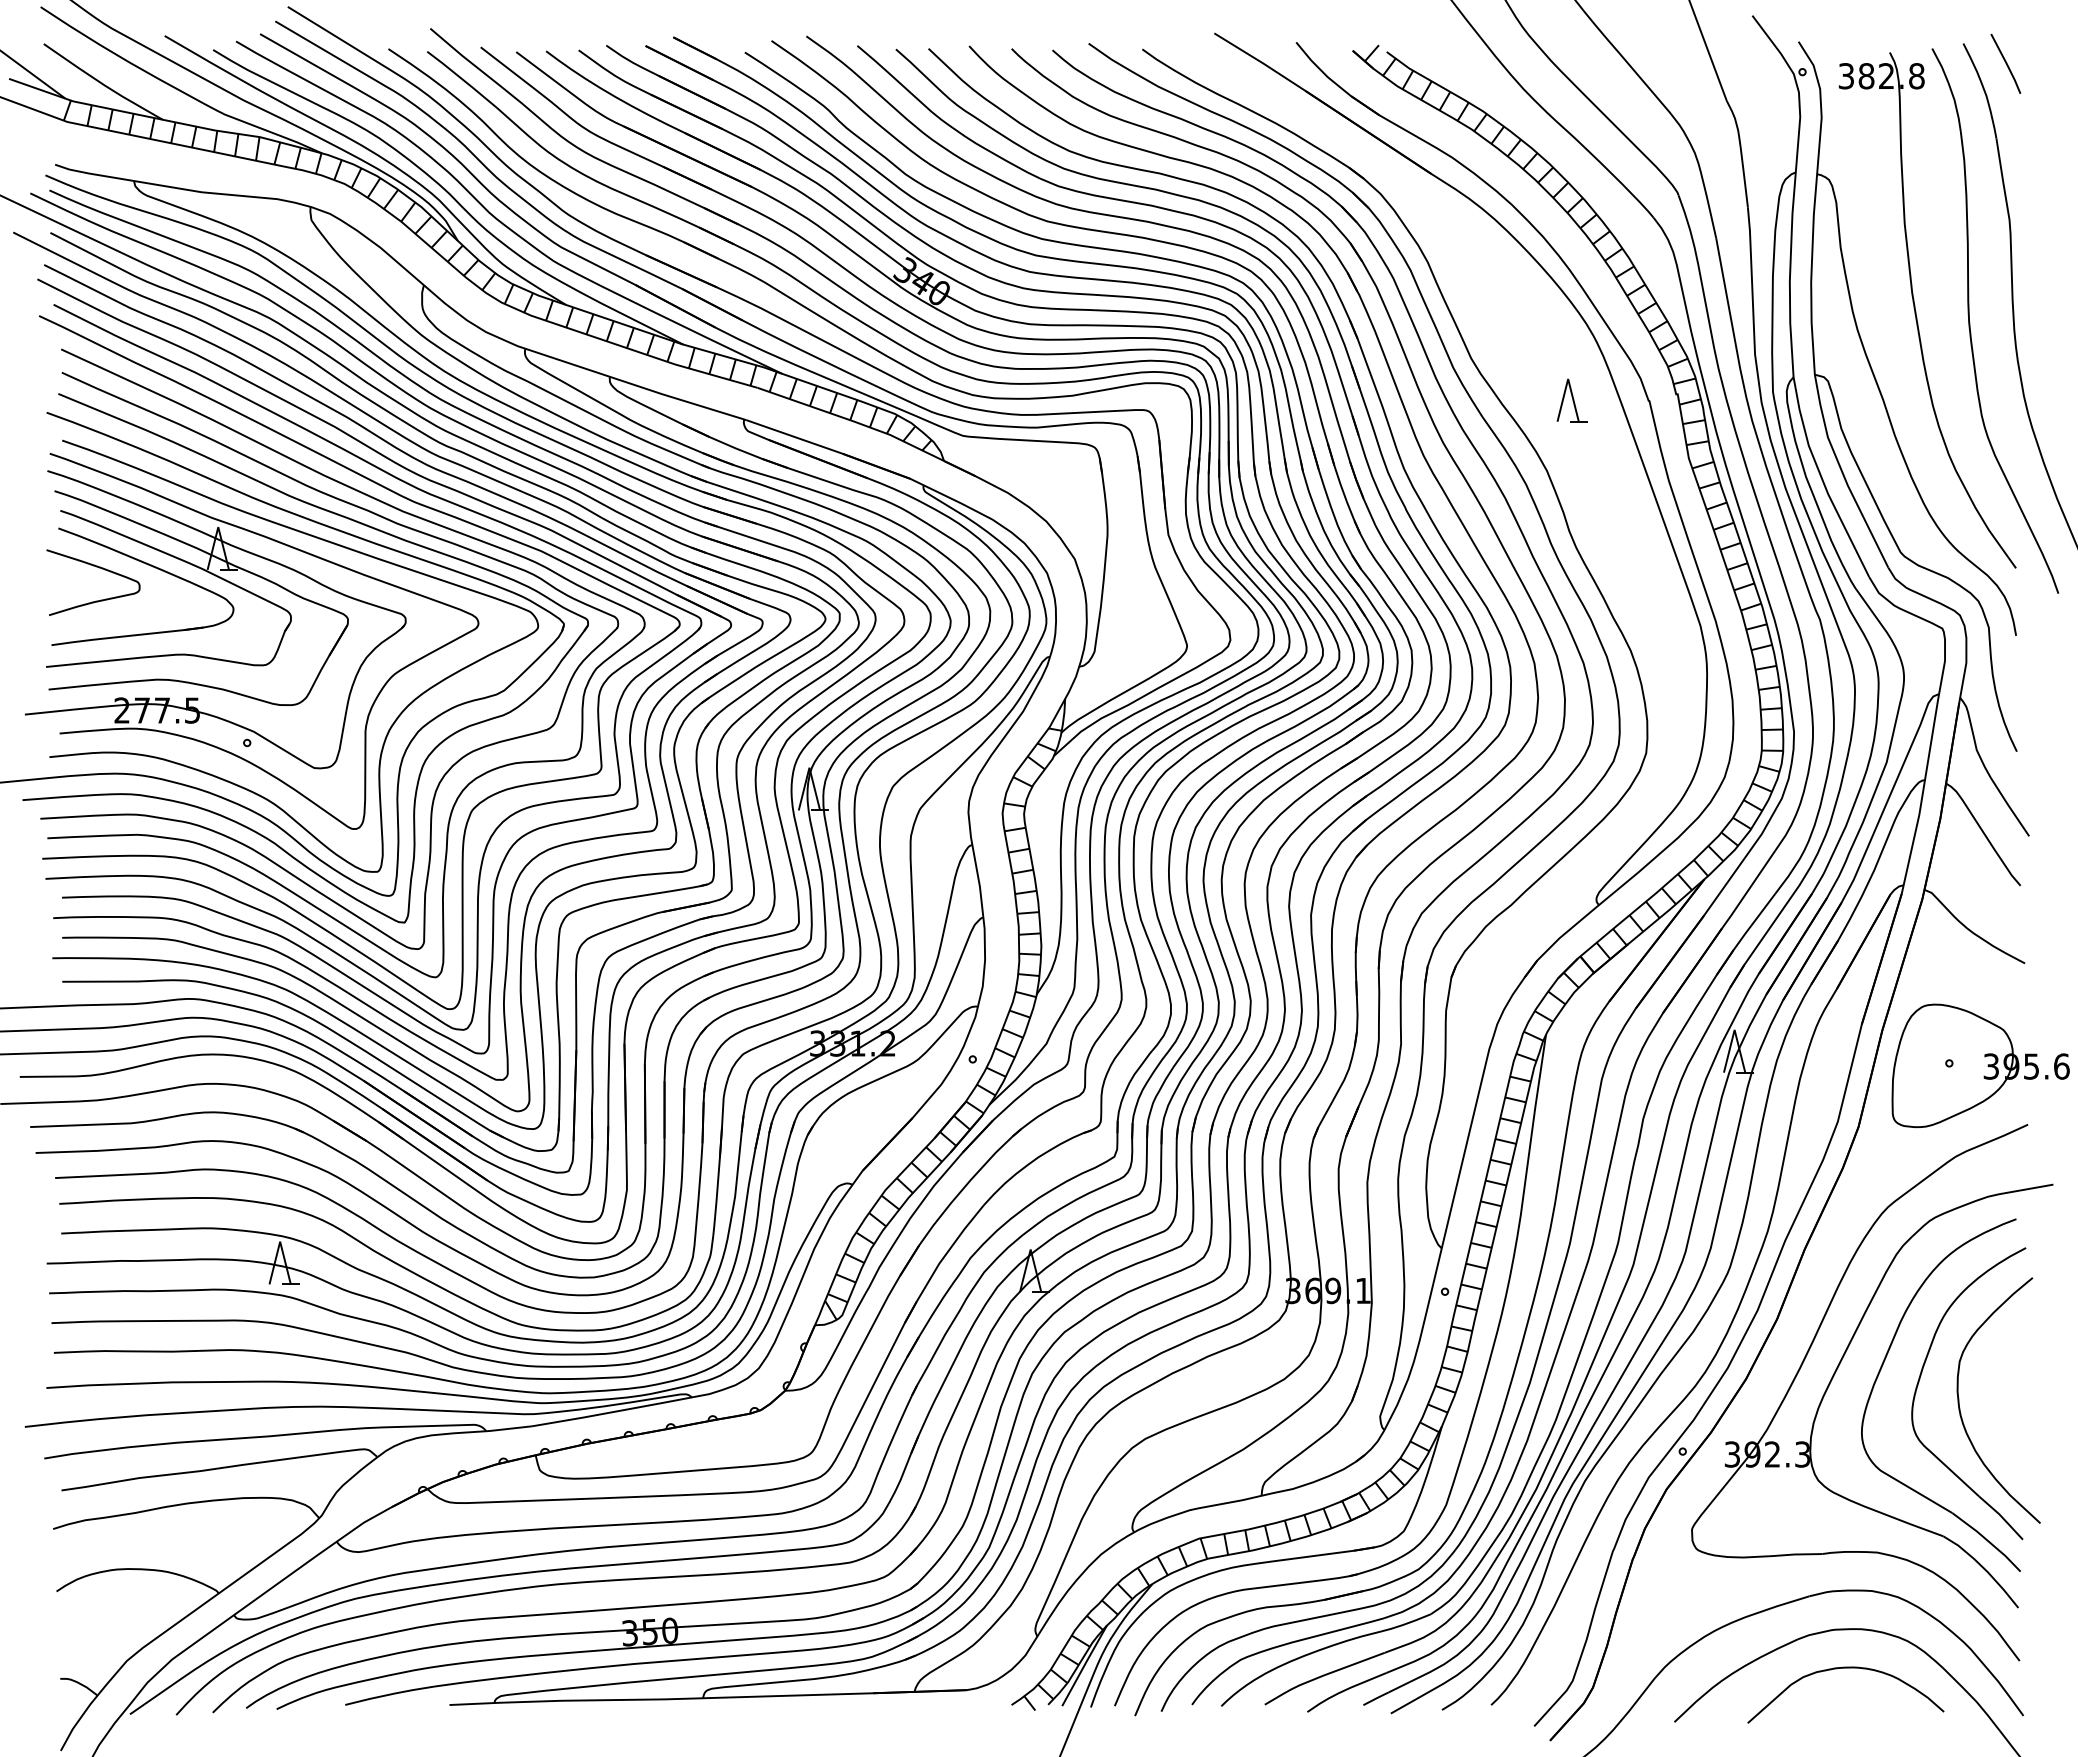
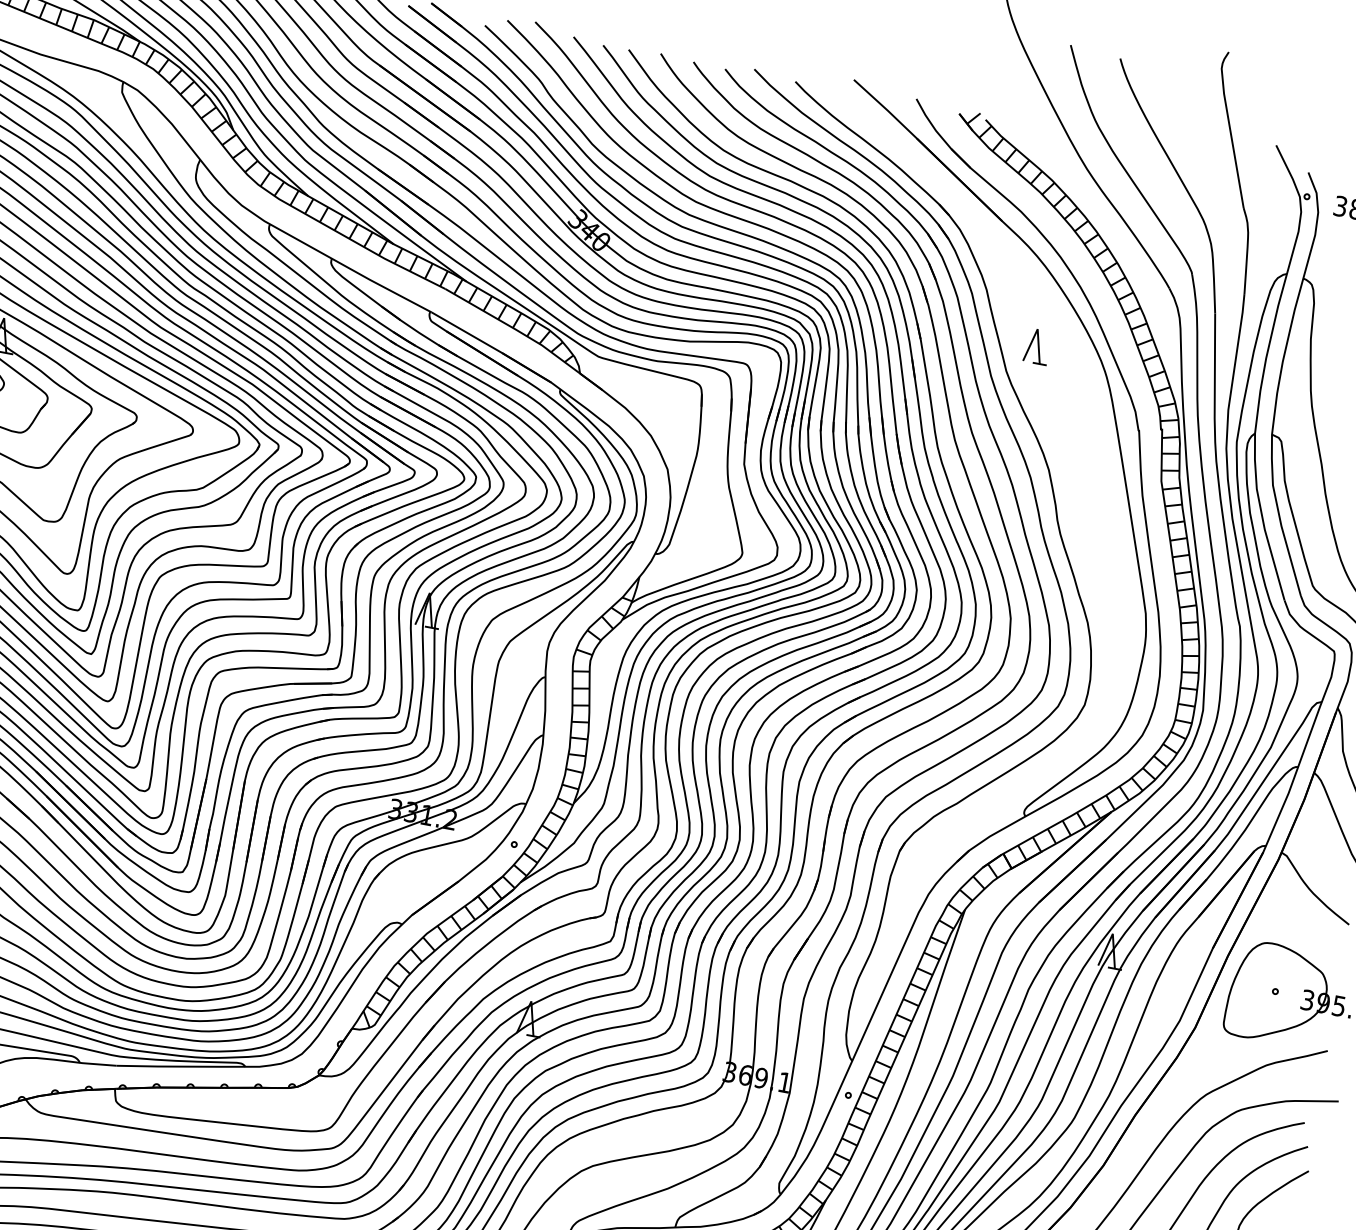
part: (1571, 400) -> (1037, 346), moved

